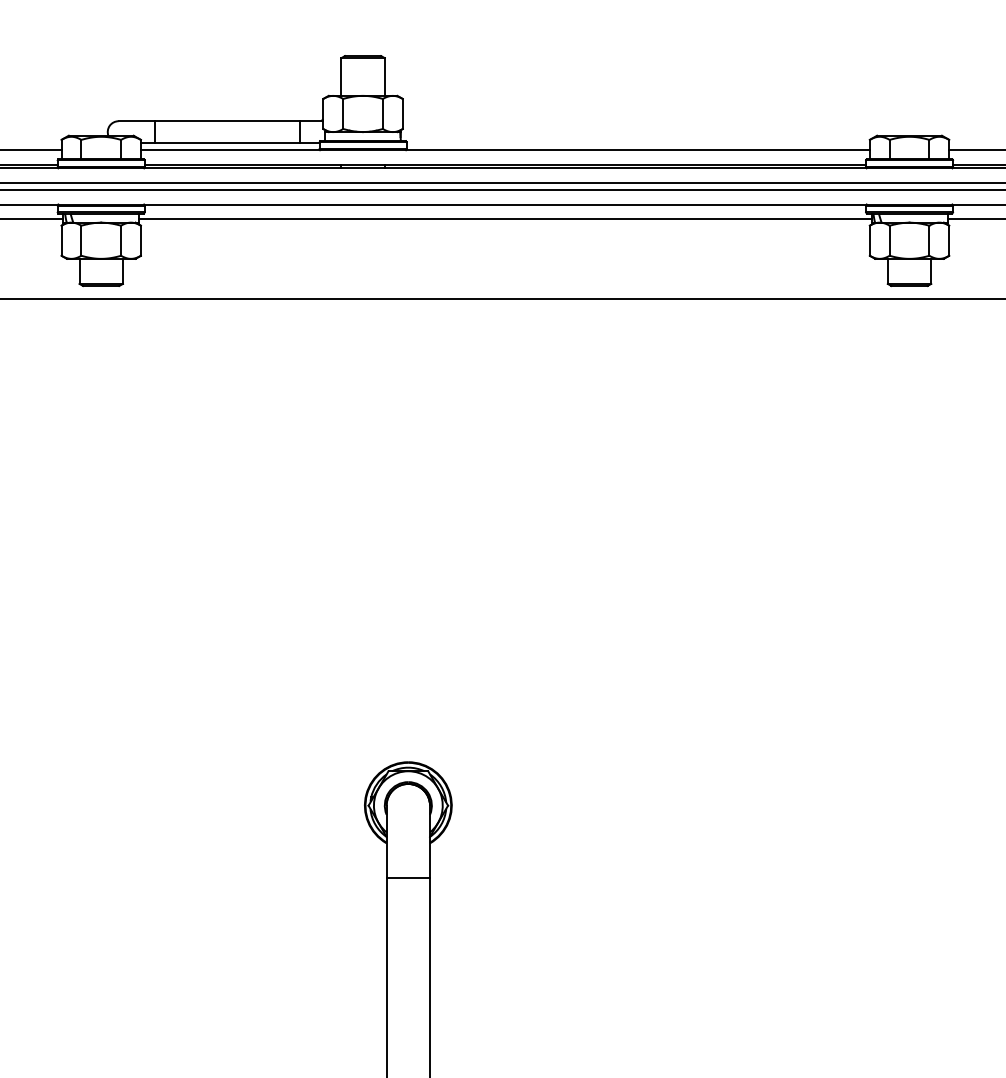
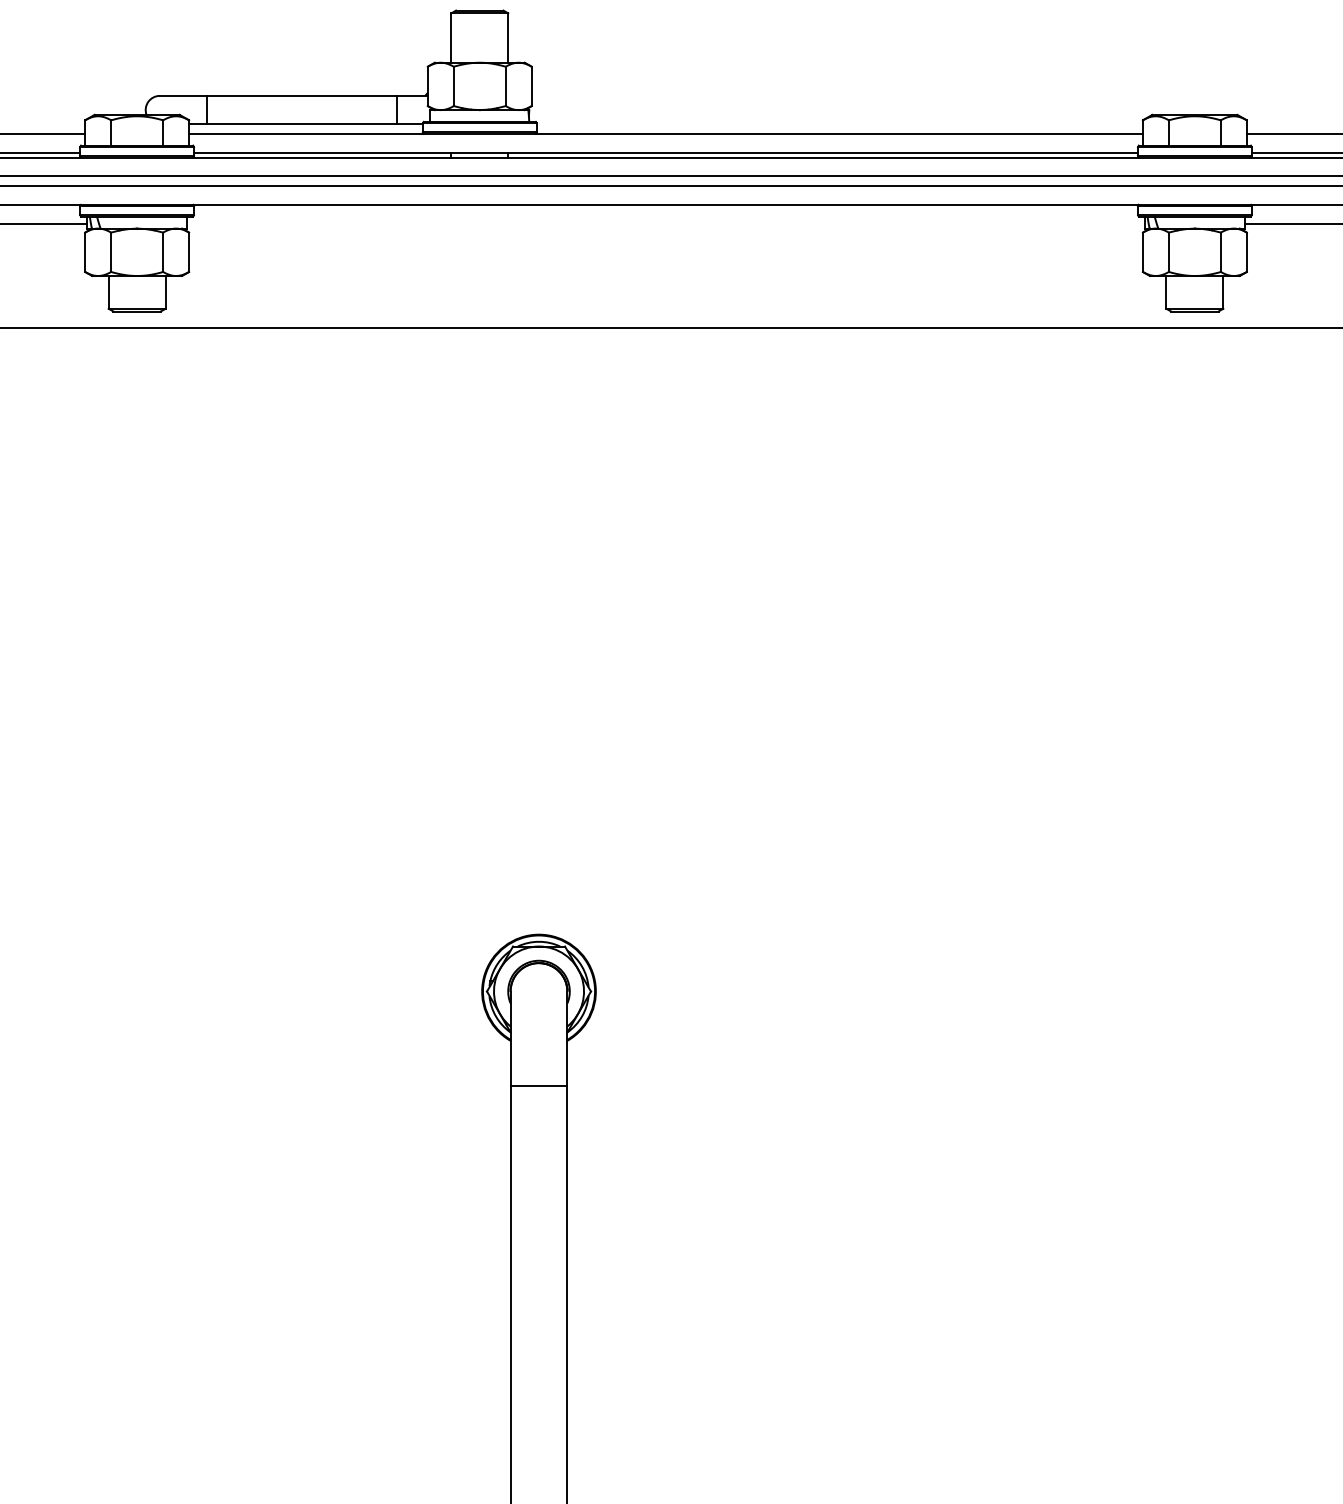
line: (505, 218) -> (665, 223), removed

